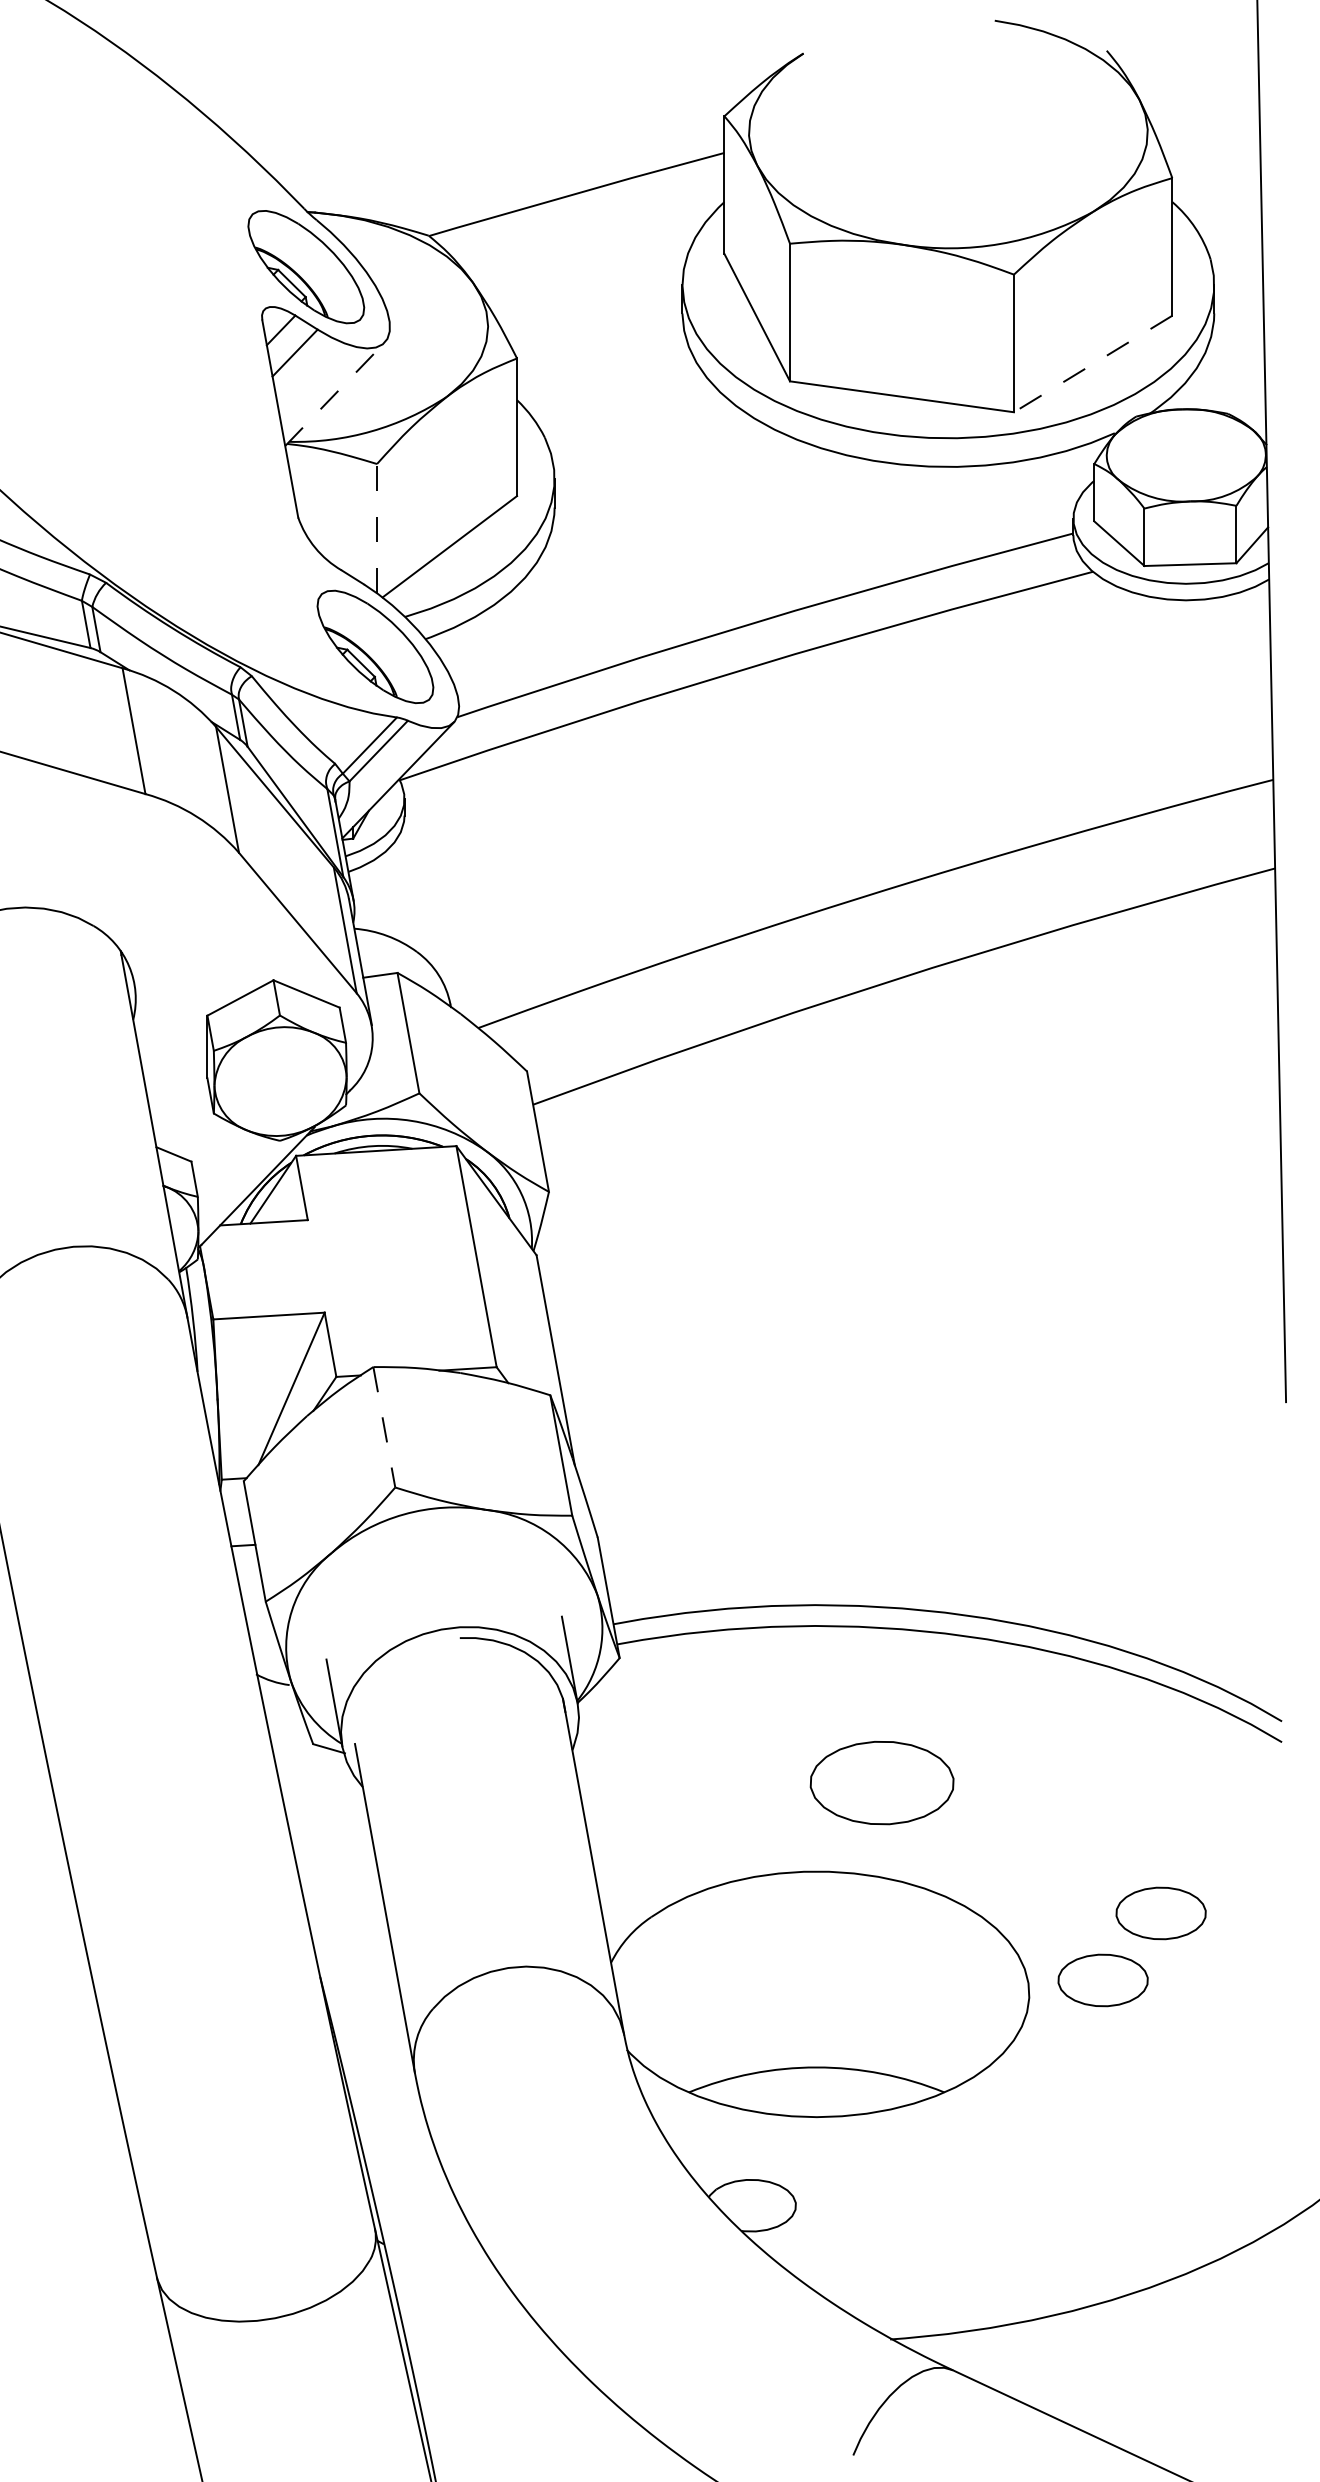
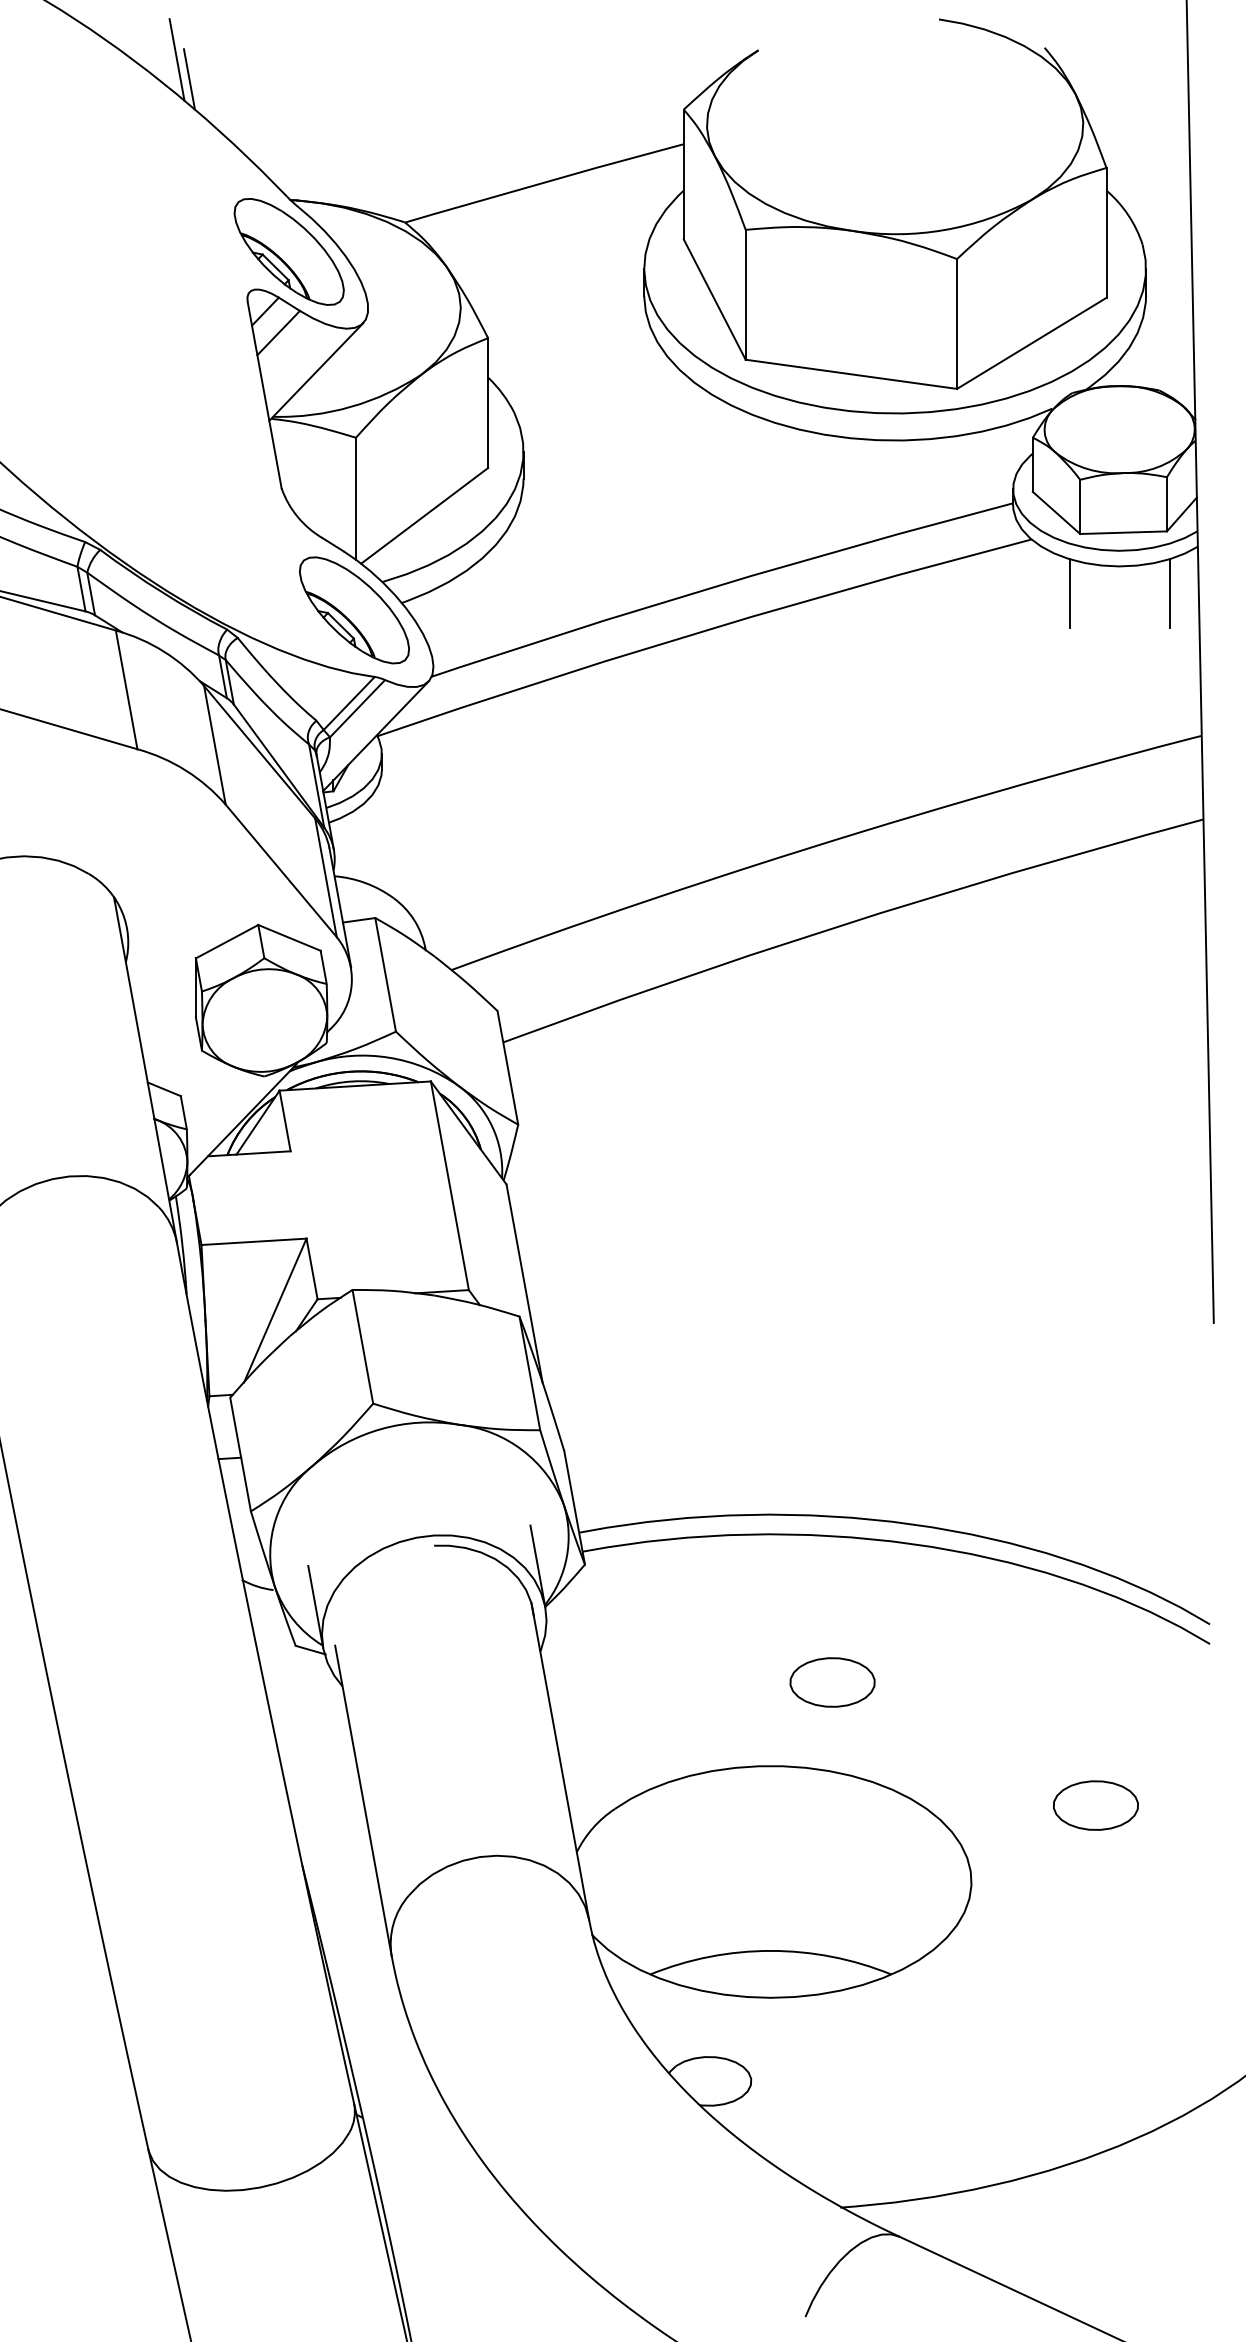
line: (187, 63) -> (177, 59), added
line: (200, 84) -> (189, 79), added
line: (1093, 364) -> (1032, 343), dashed -> solid
line: (334, 394) -> (315, 372), dashed -> solid
line: (377, 528) -> (356, 498), dashed -> solid
line: (1133, 628) -> (1069, 592), added
line: (1239, 628) -> (1169, 592), added
line: (384, 1427) -> (363, 1347), dashed -> solid
part: (881, 1782) -> (832, 1682), size x0.62
part: (1102, 1980) -> (1040, 1868), removed

